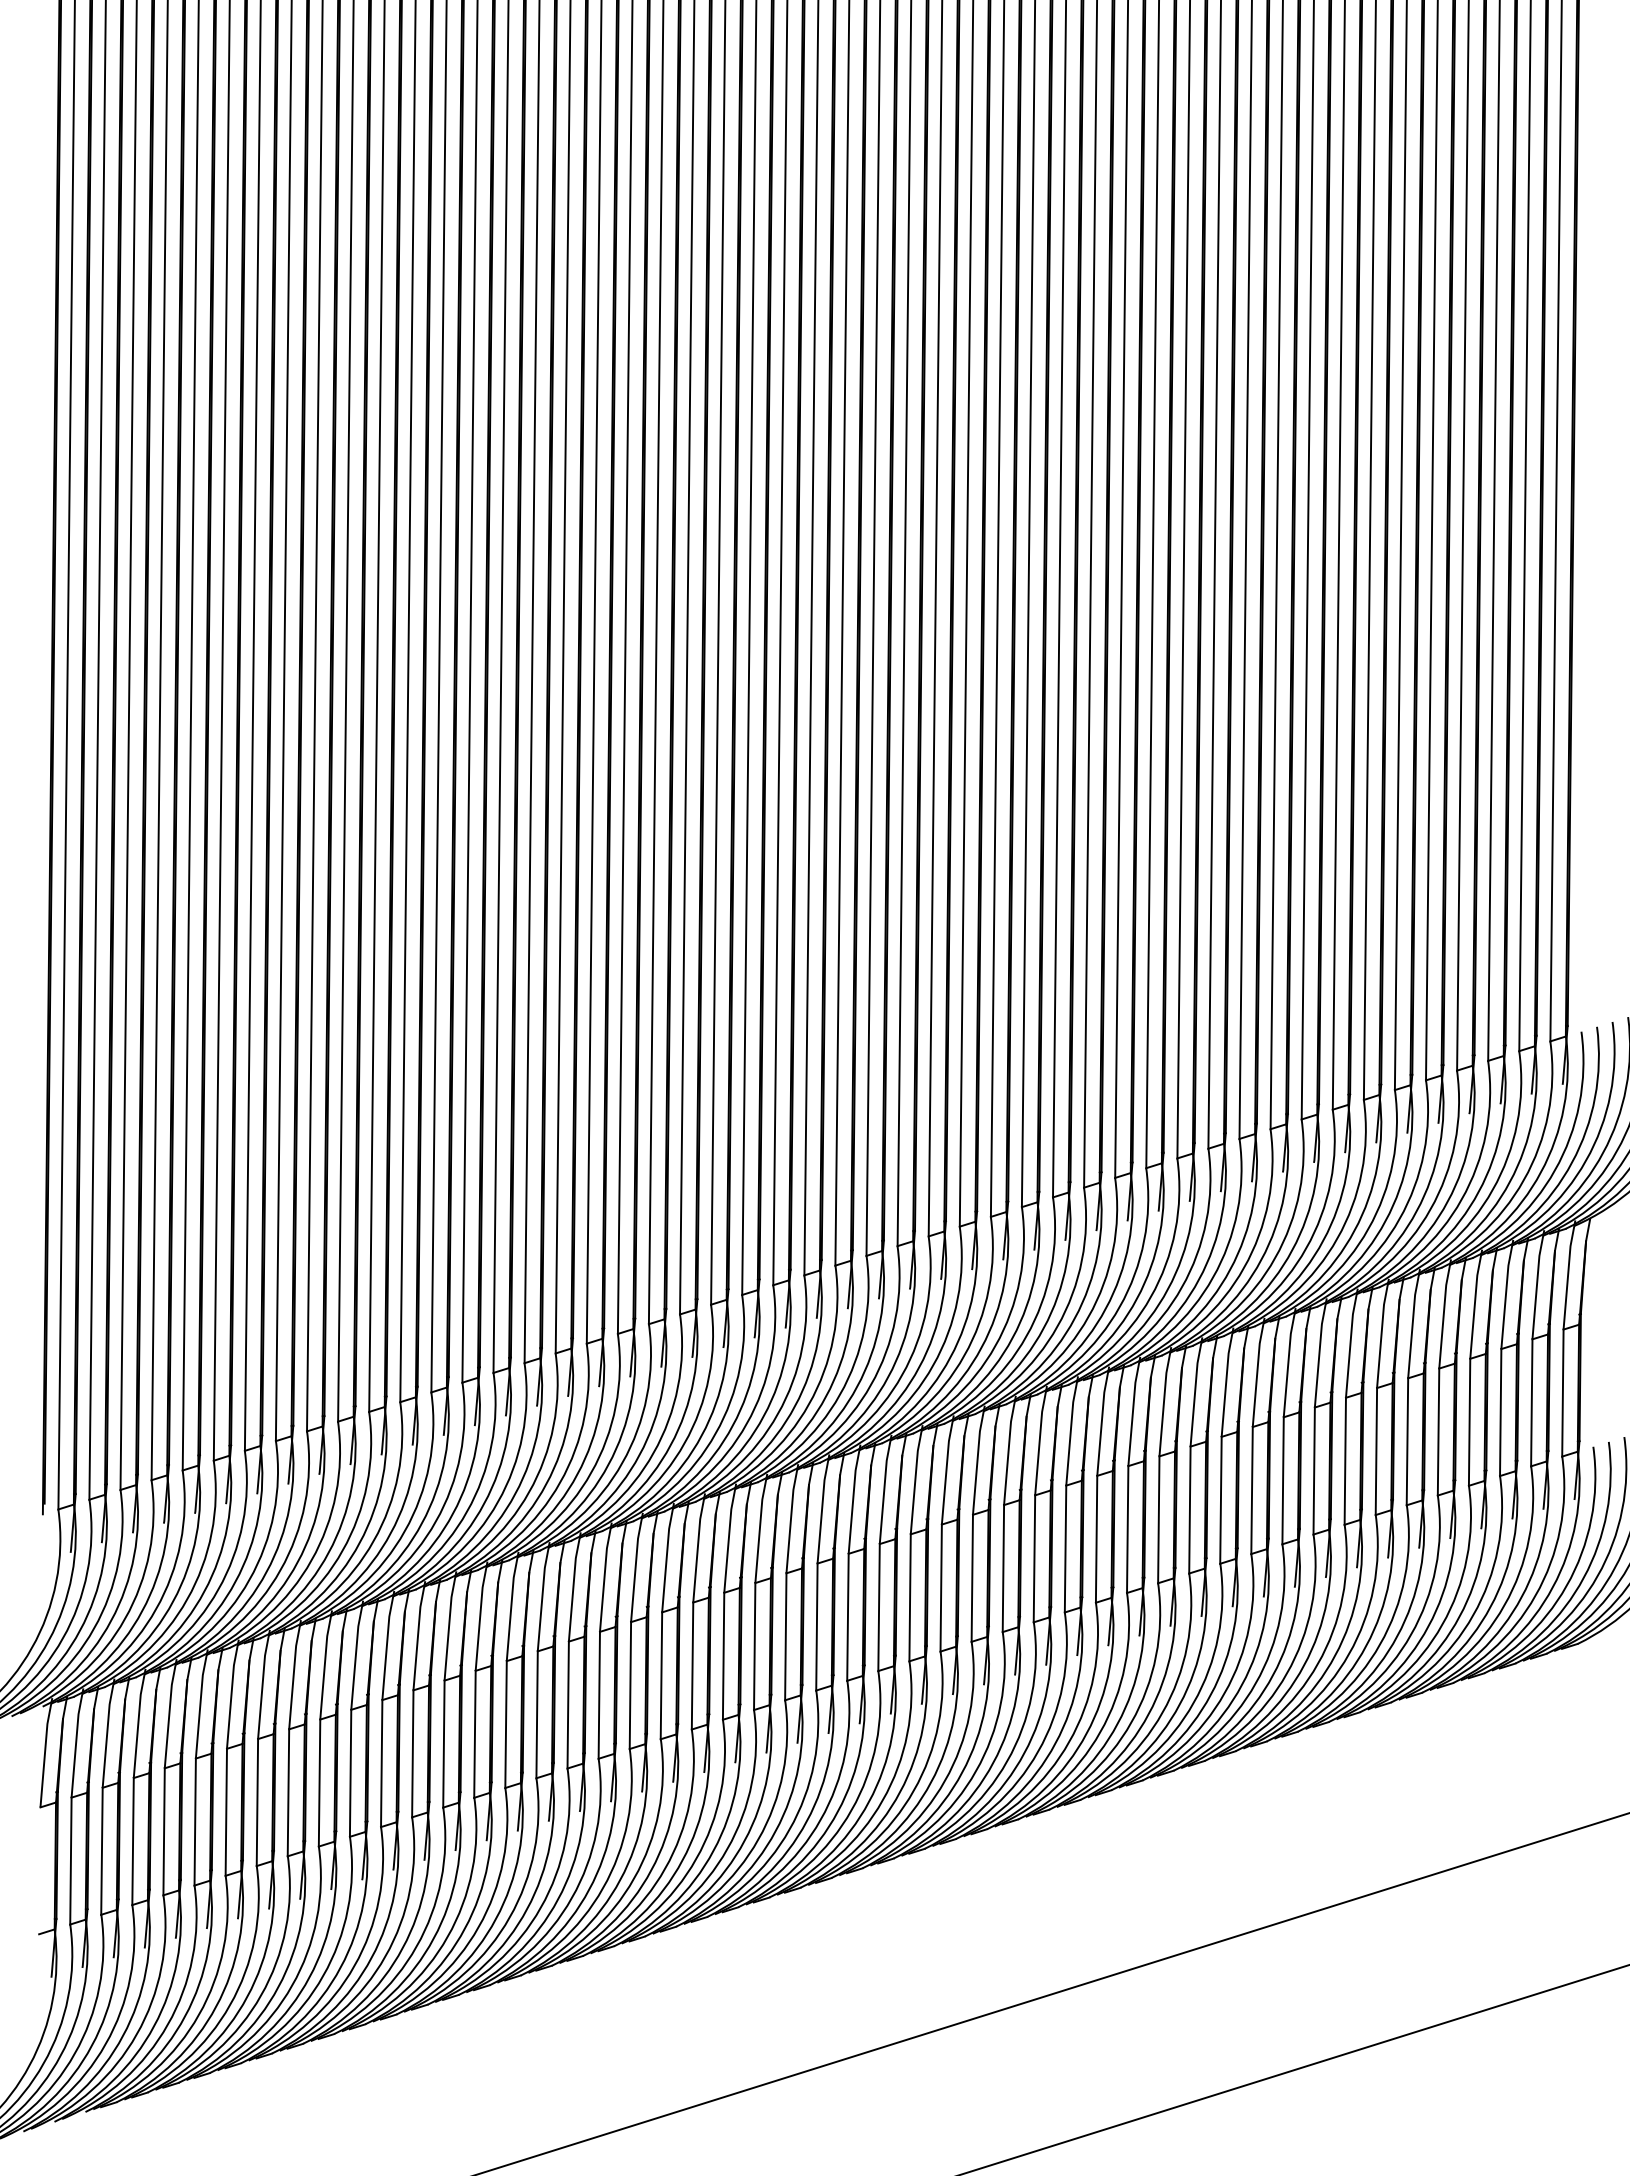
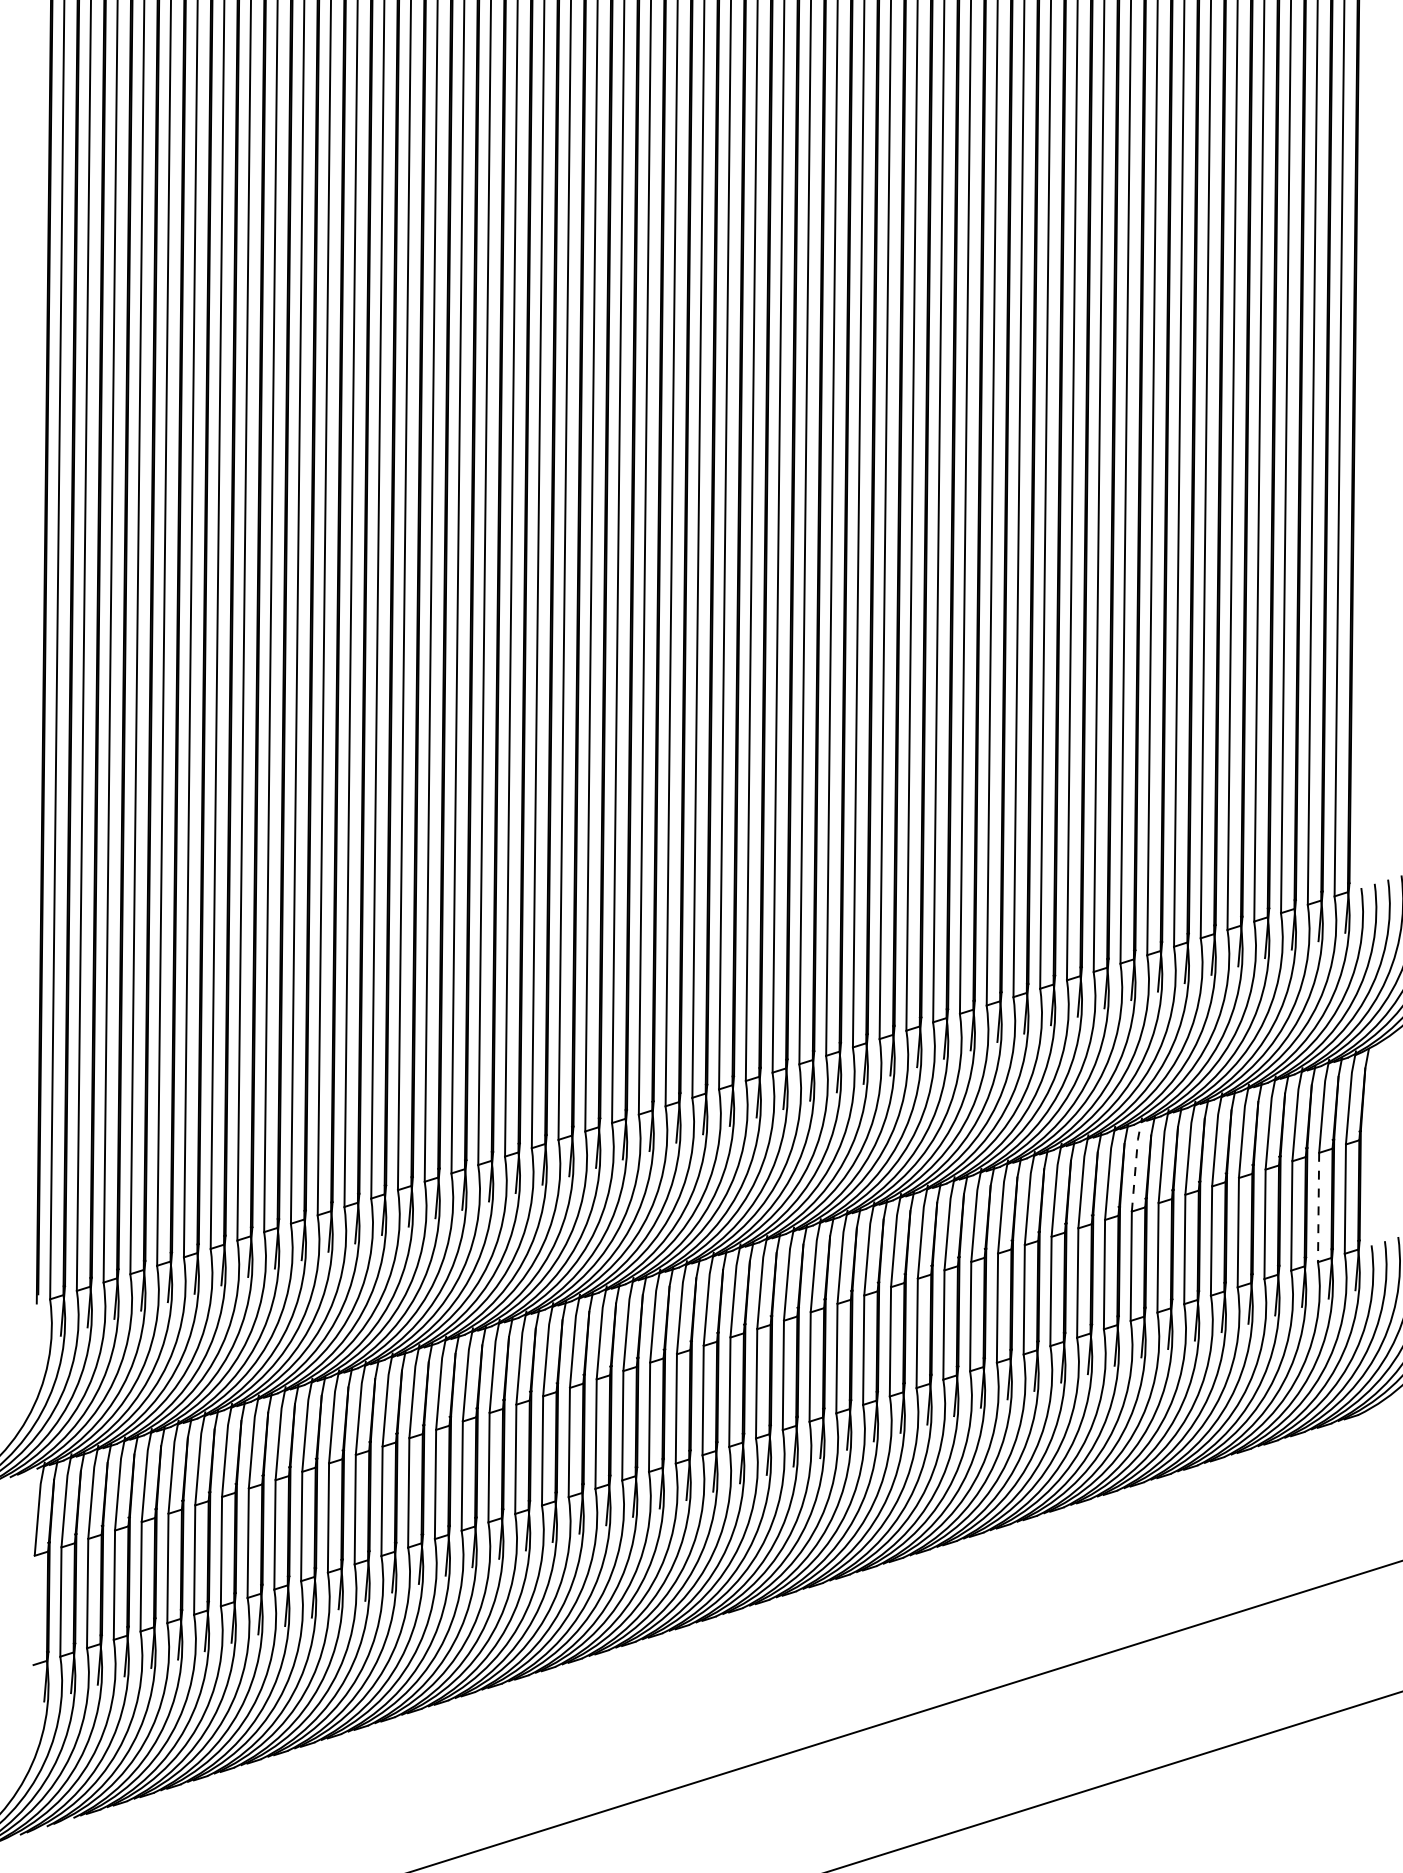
line: (1319, 1351) -> (1135, 1163), solid -> dashed
line: (1531, 1403) -> (1318, 1208), solid -> dashed

